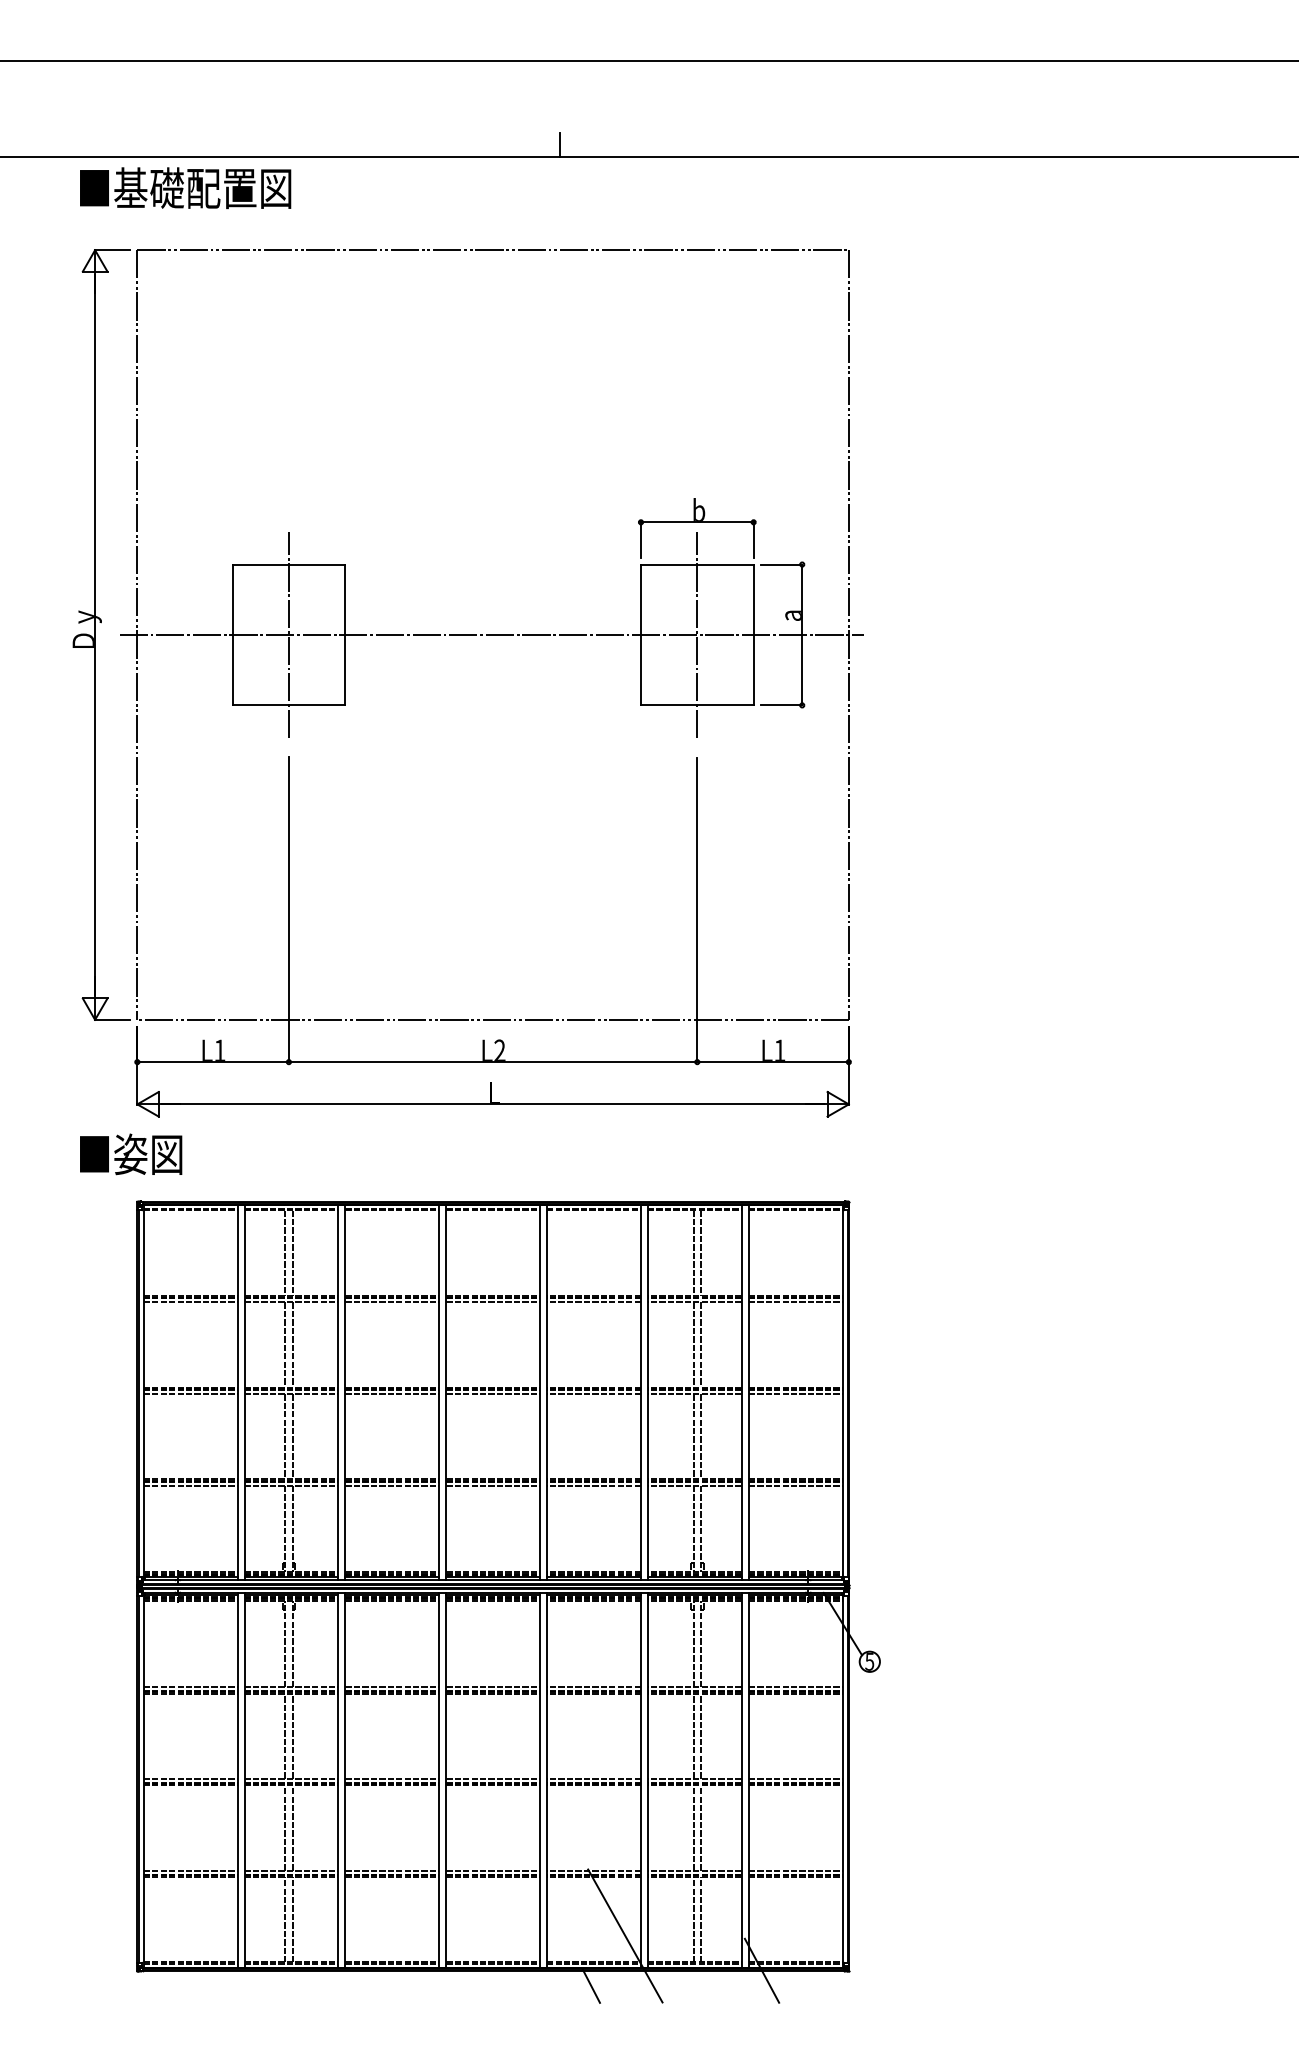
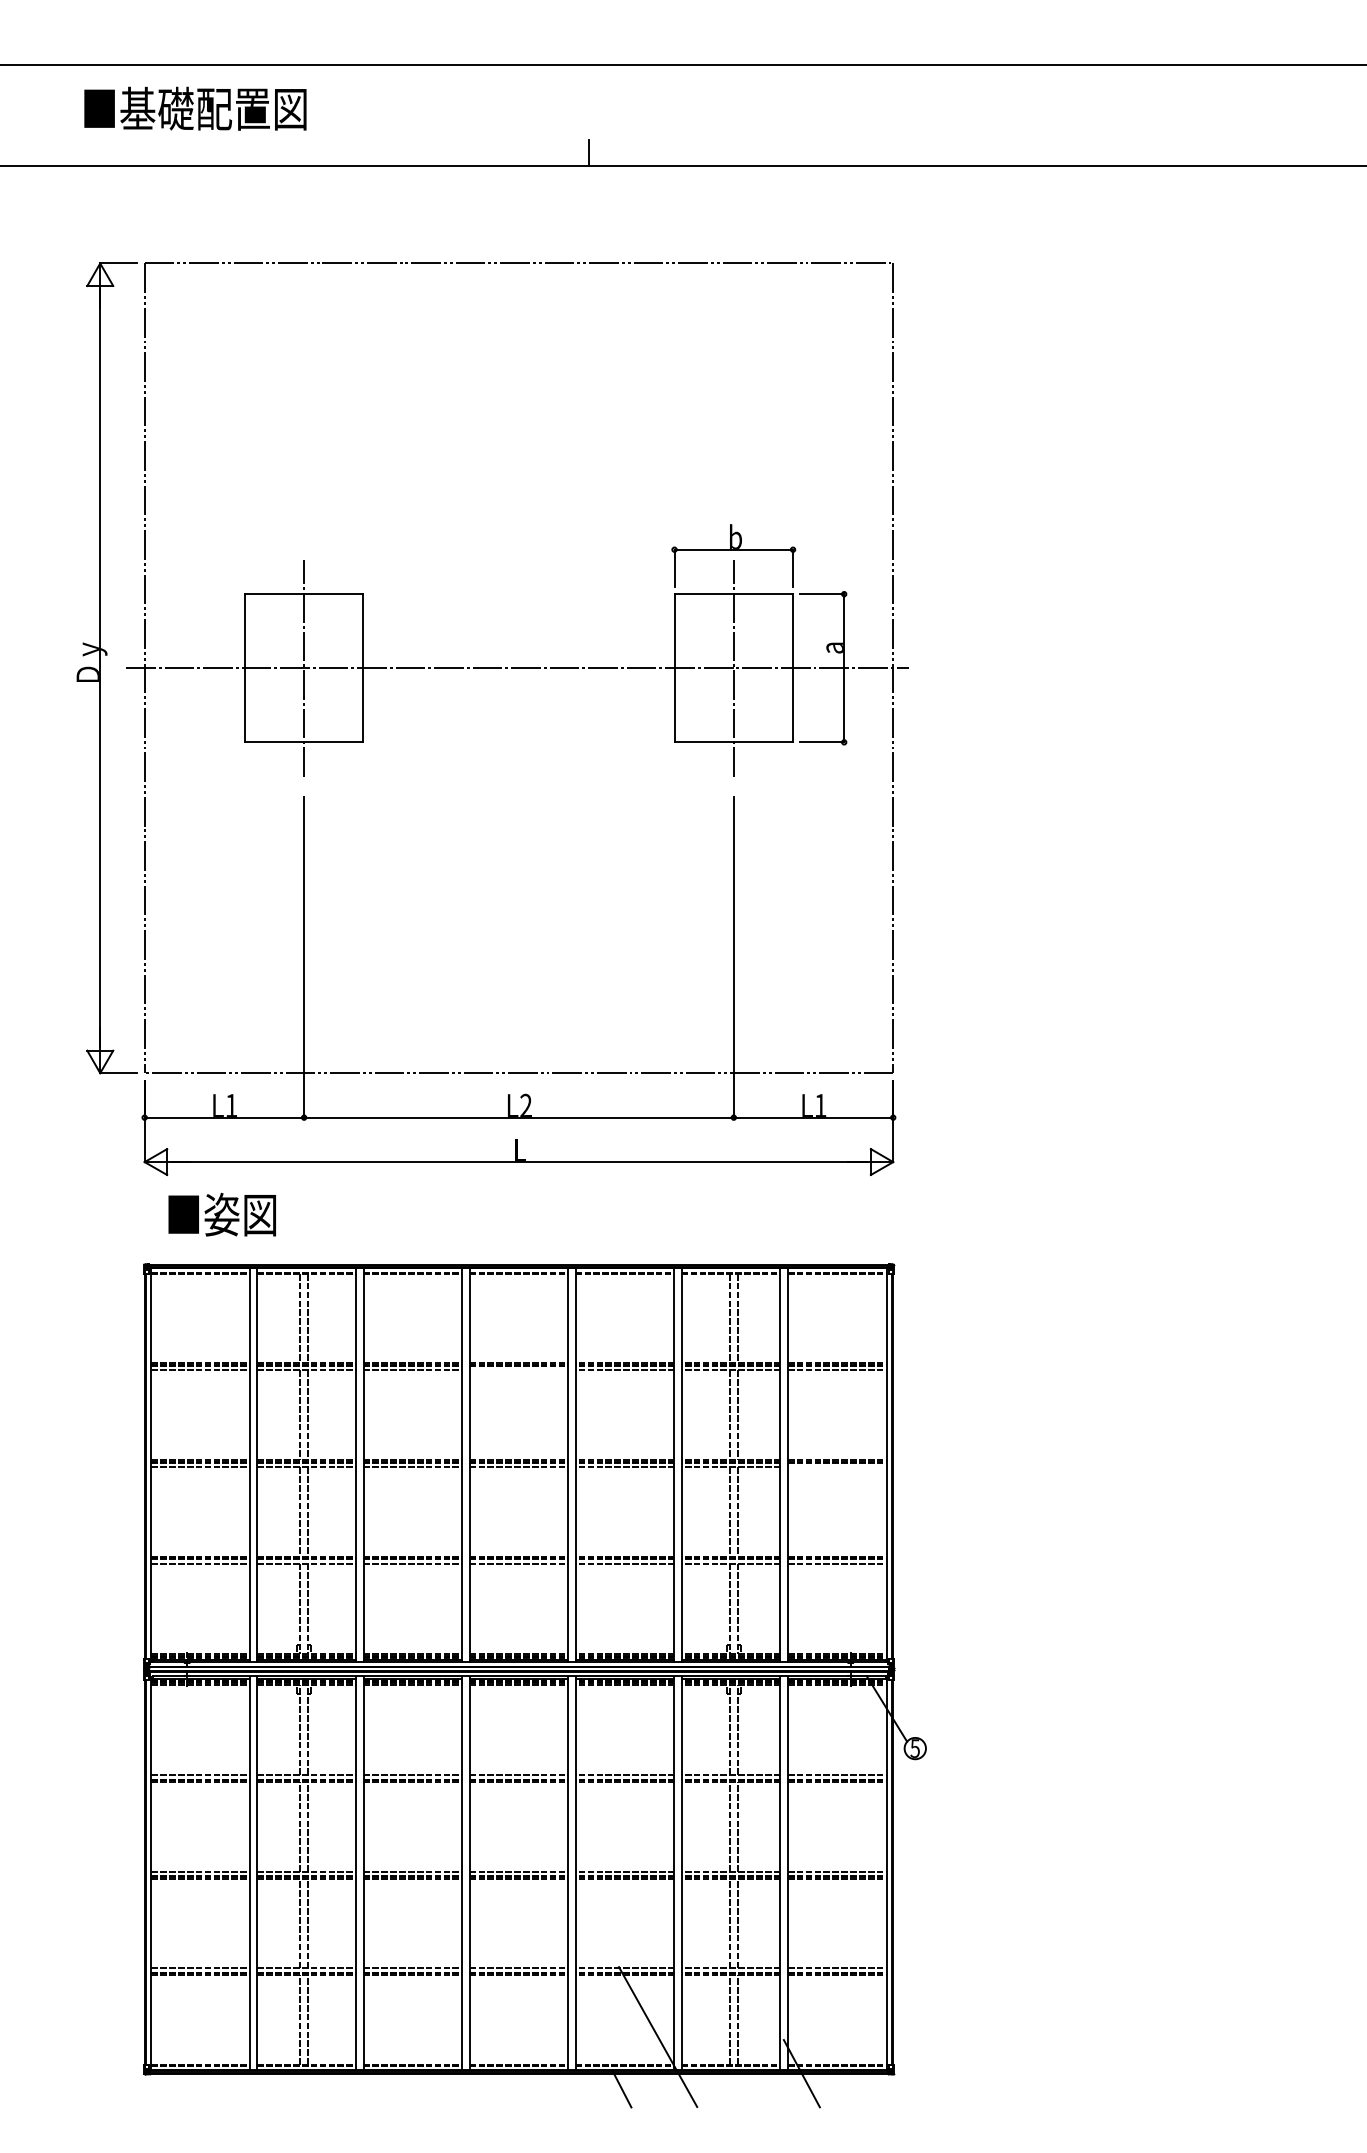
text: (185, 188) -> (195, 109), moved
text: (131, 1154) -> (222, 1214), moved
line: (493, 1302) -> (519, 1370), removed
line: (795, 1394) -> (837, 1467), removed

